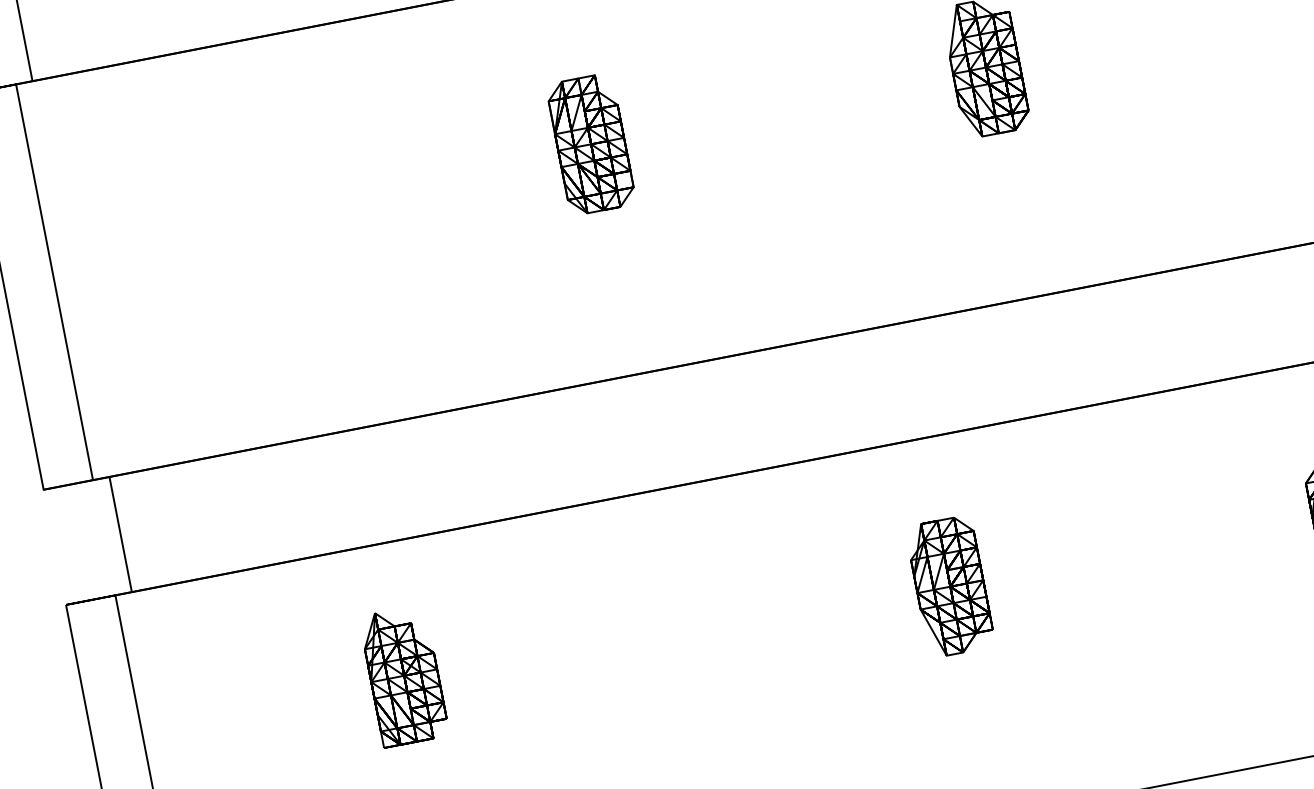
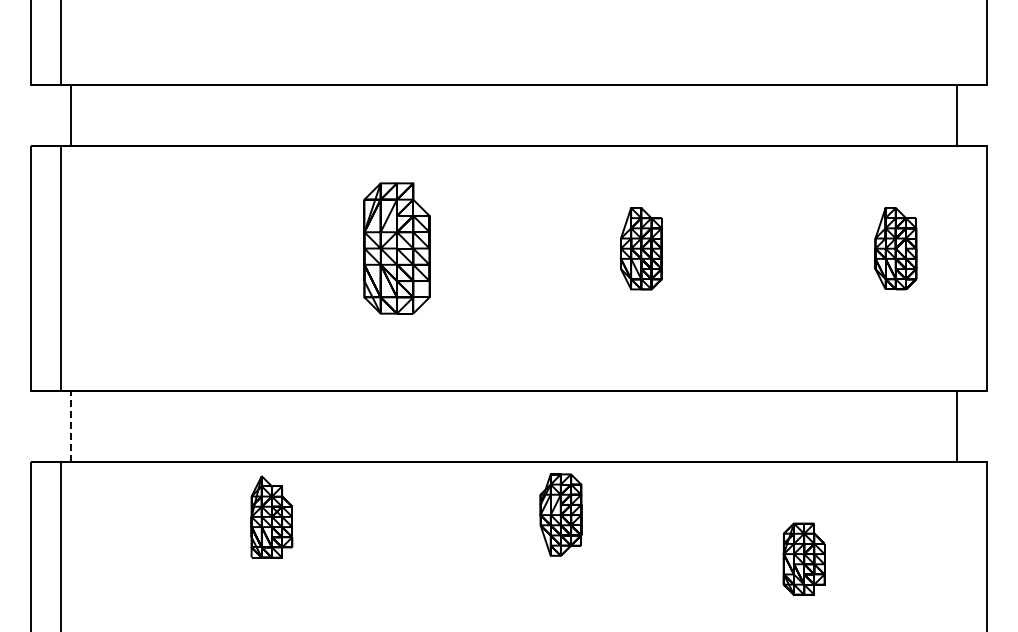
part: (590, 144) -> (396, 248), size x1.6
line: (120, 533) -> (71, 426), solid -> dashed
part: (949, 585) -> (560, 514), moved
part: (403, 675) -> (271, 516), moved

